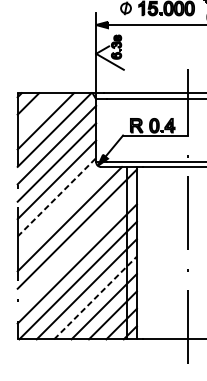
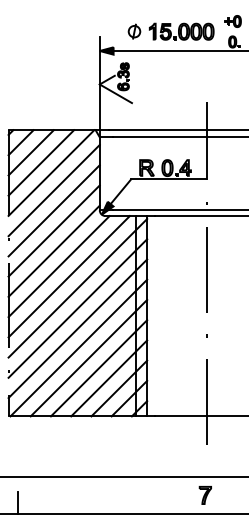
line: (36, 112) -> (30, 152), added
line: (57, 196) -> (54, 250), dashed -> solid
line: (60, 210) -> (58, 266), added
line: (76, 246) -> (77, 308), added
line: (95, 297) -> (99, 367), dashed -> solid

